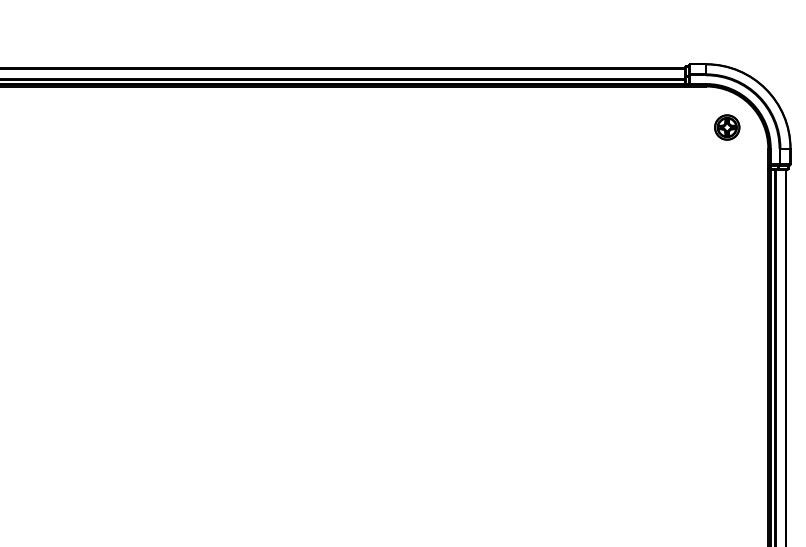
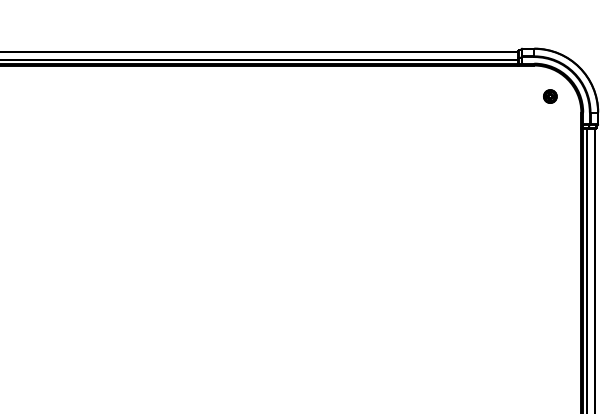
part: (727, 127) -> (550, 96), size x0.7

